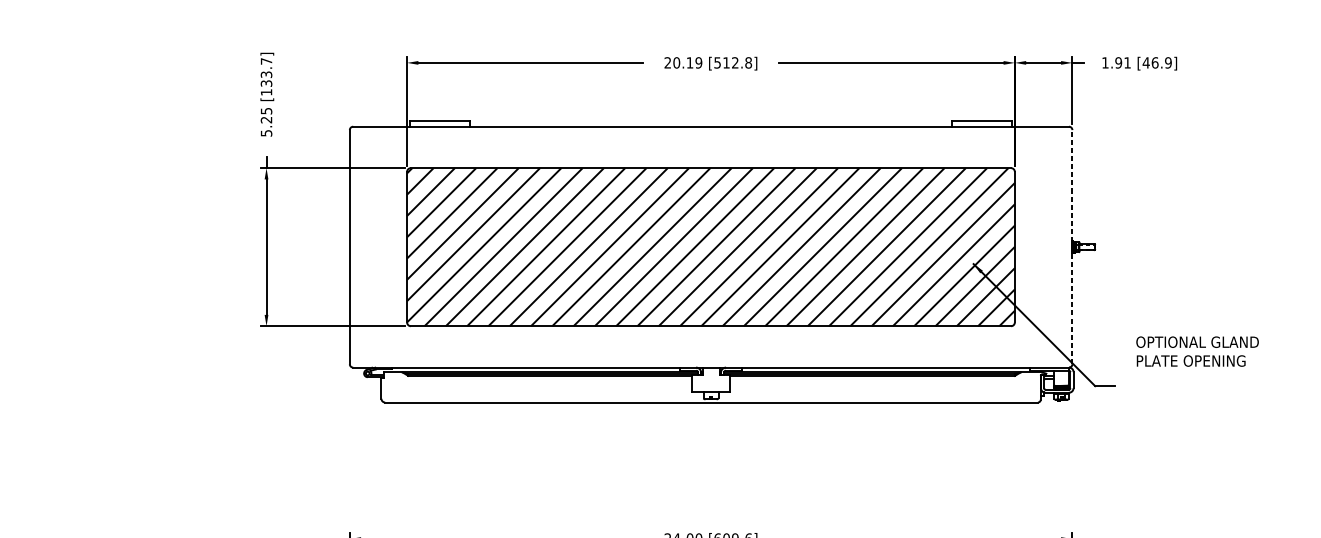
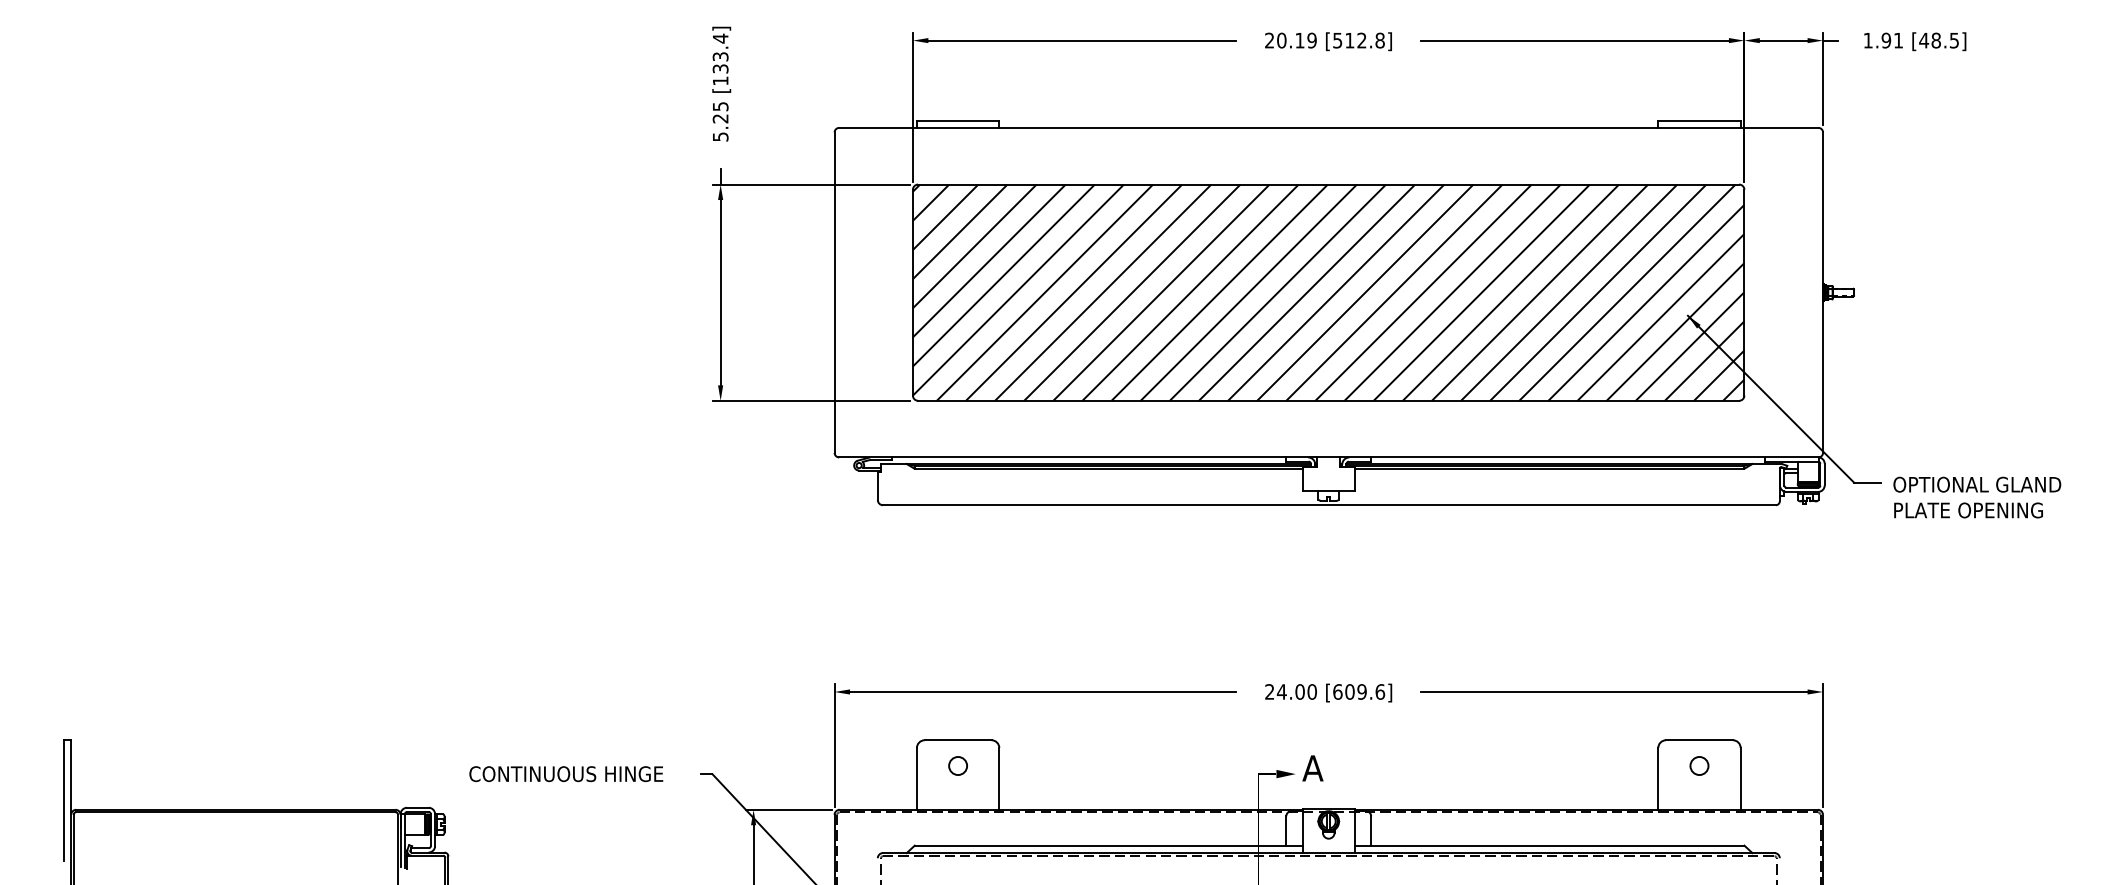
text: (266, 61) -> (720, 38), [133.7] -> [133.4]
text: (1161, 62) -> (1945, 40), [46.9] -> [48.5]
line: (1072, 247) -> (1823, 292), dashed -> solid
text: (1197, 351) -> (1977, 497), moved

